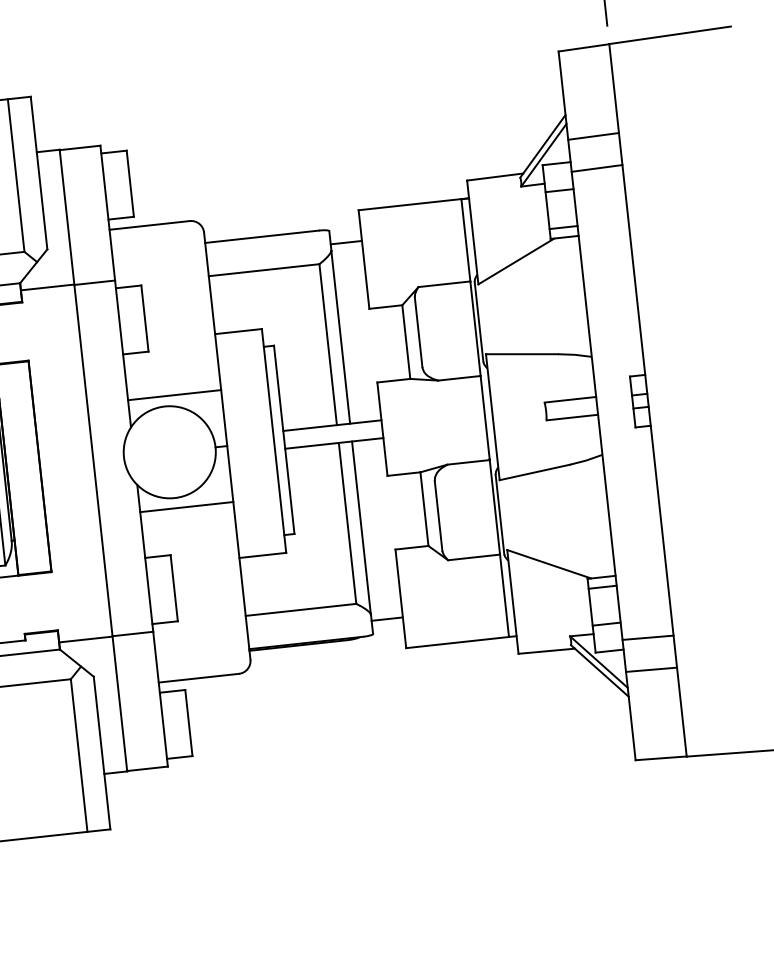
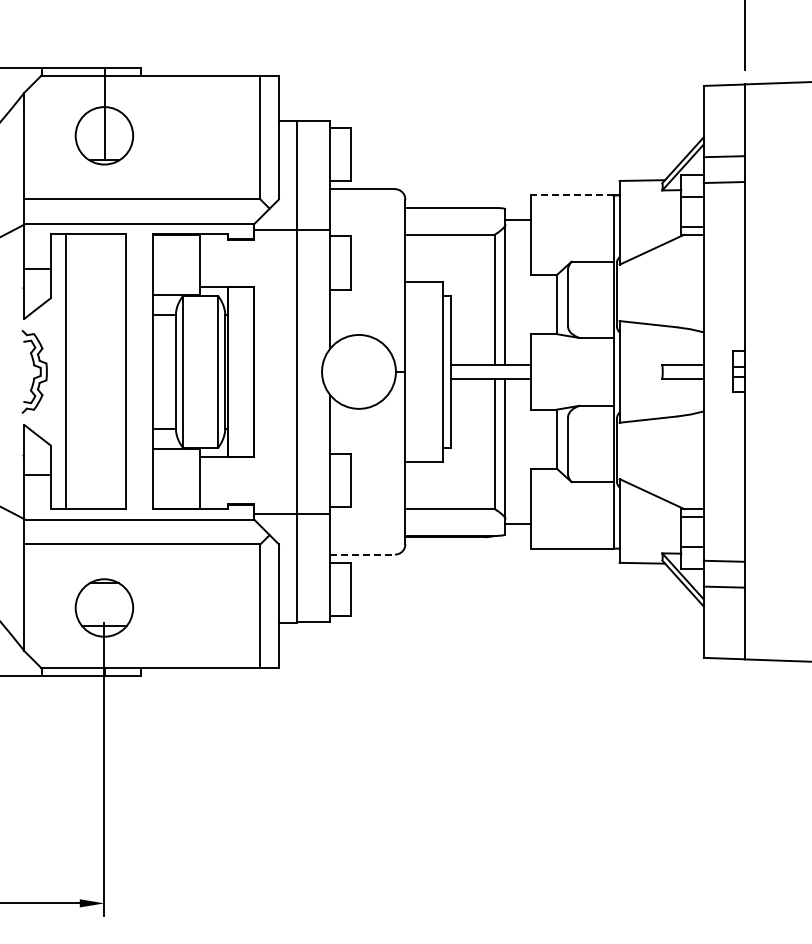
line: (409, 205) -> (571, 195), solid -> dashed
line: (174, 394) -> (367, 326), removed
line: (186, 507) -> (367, 417), removed
line: (199, 677) -> (363, 554), solid -> dashed

